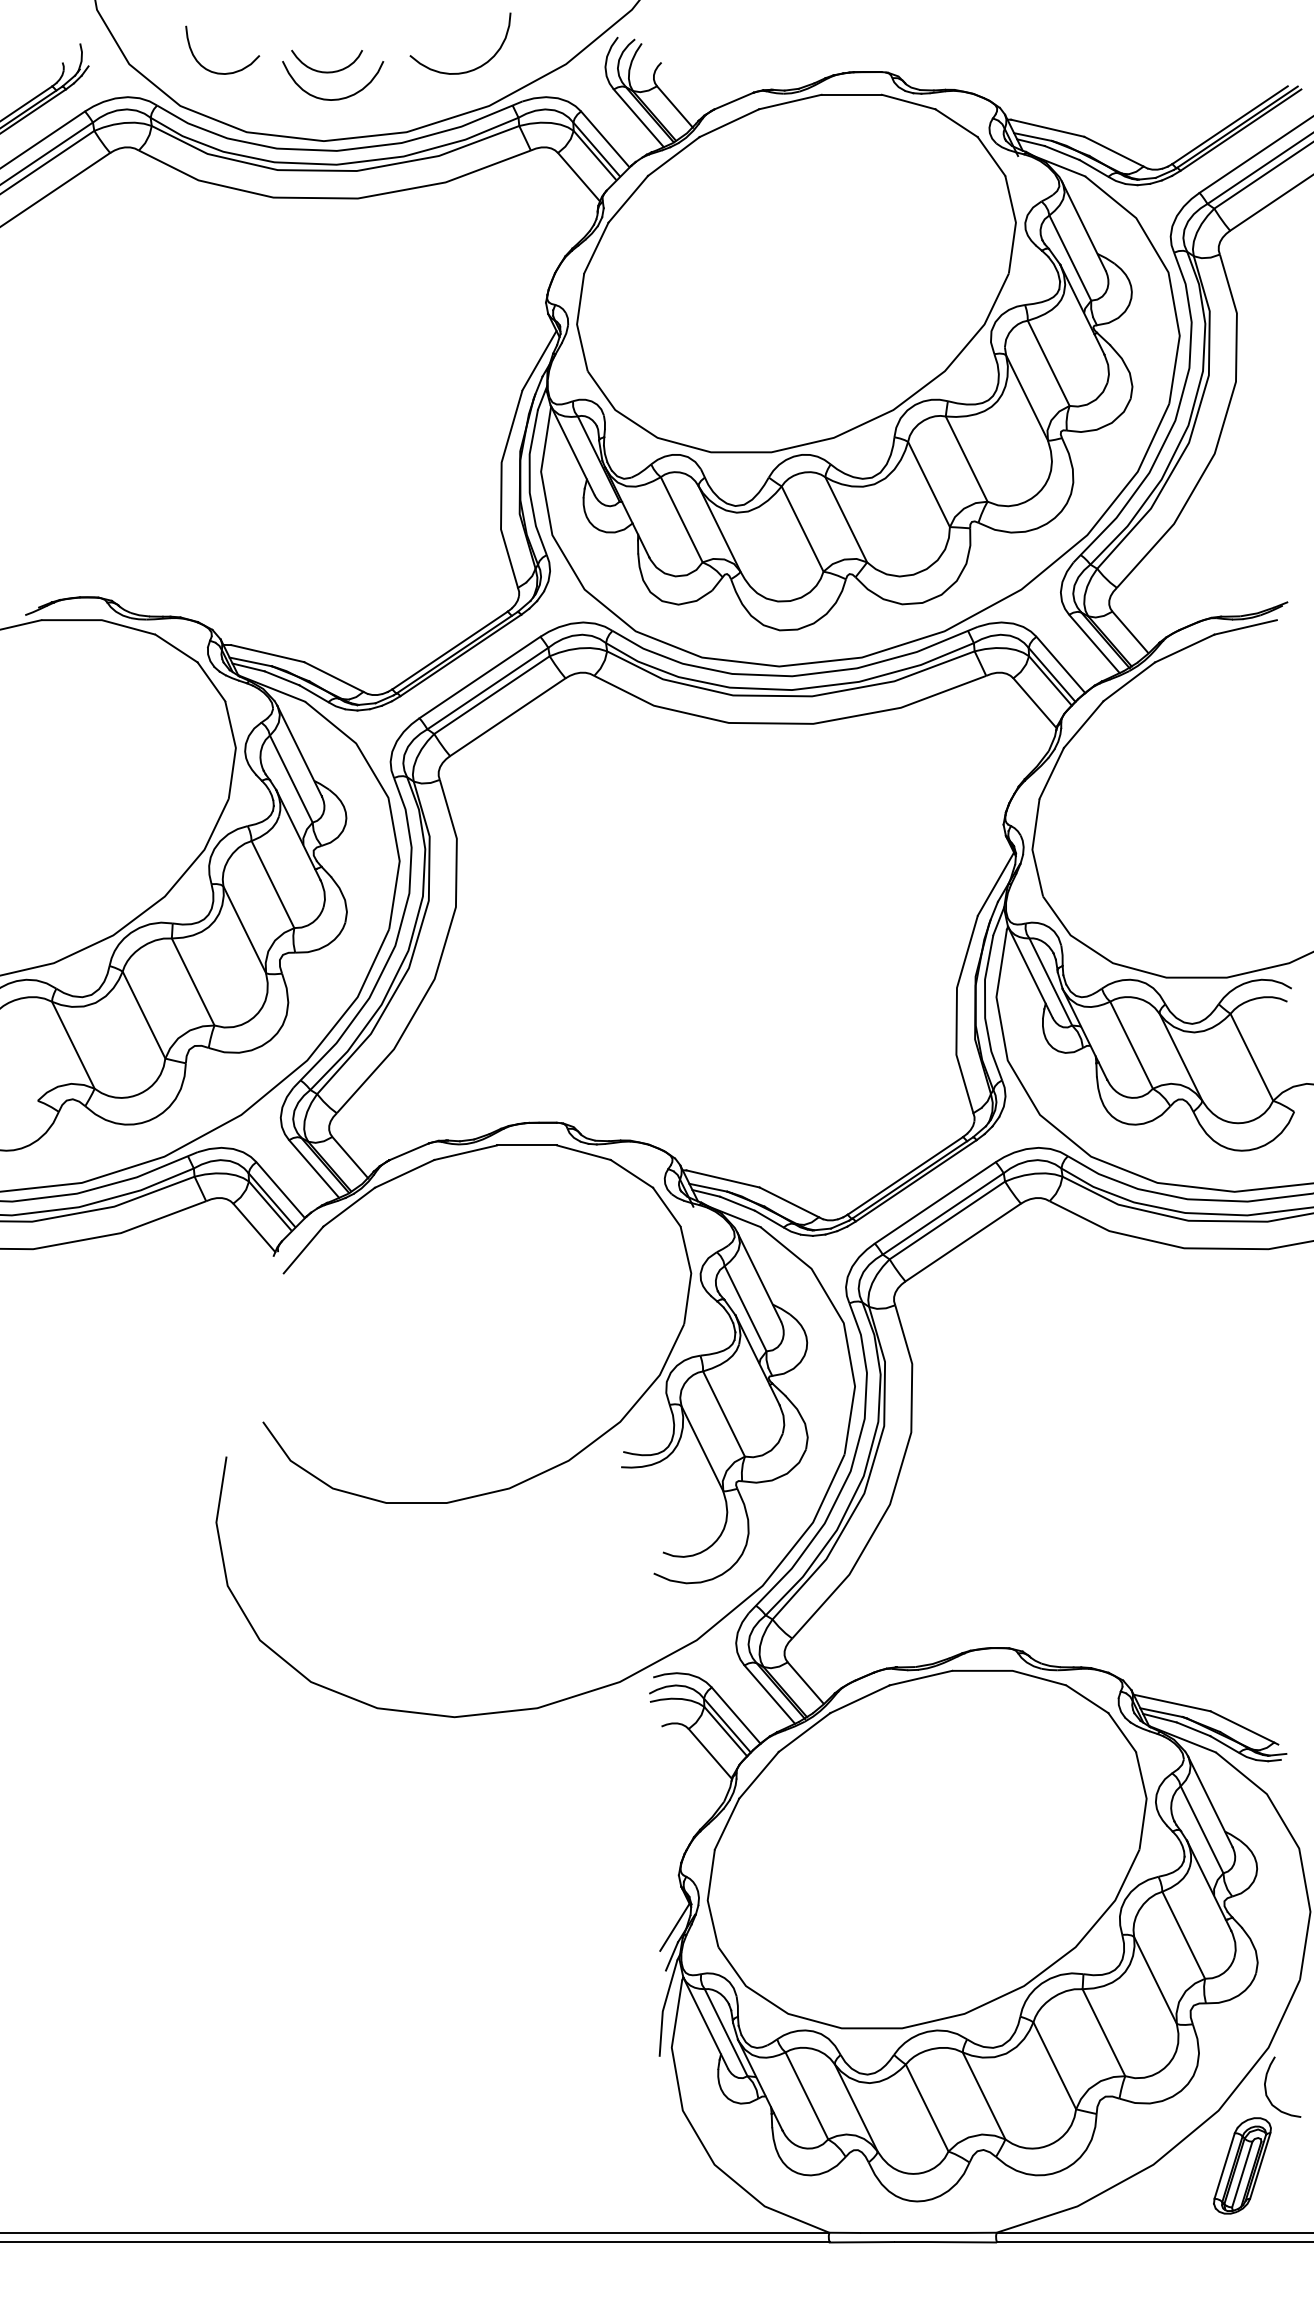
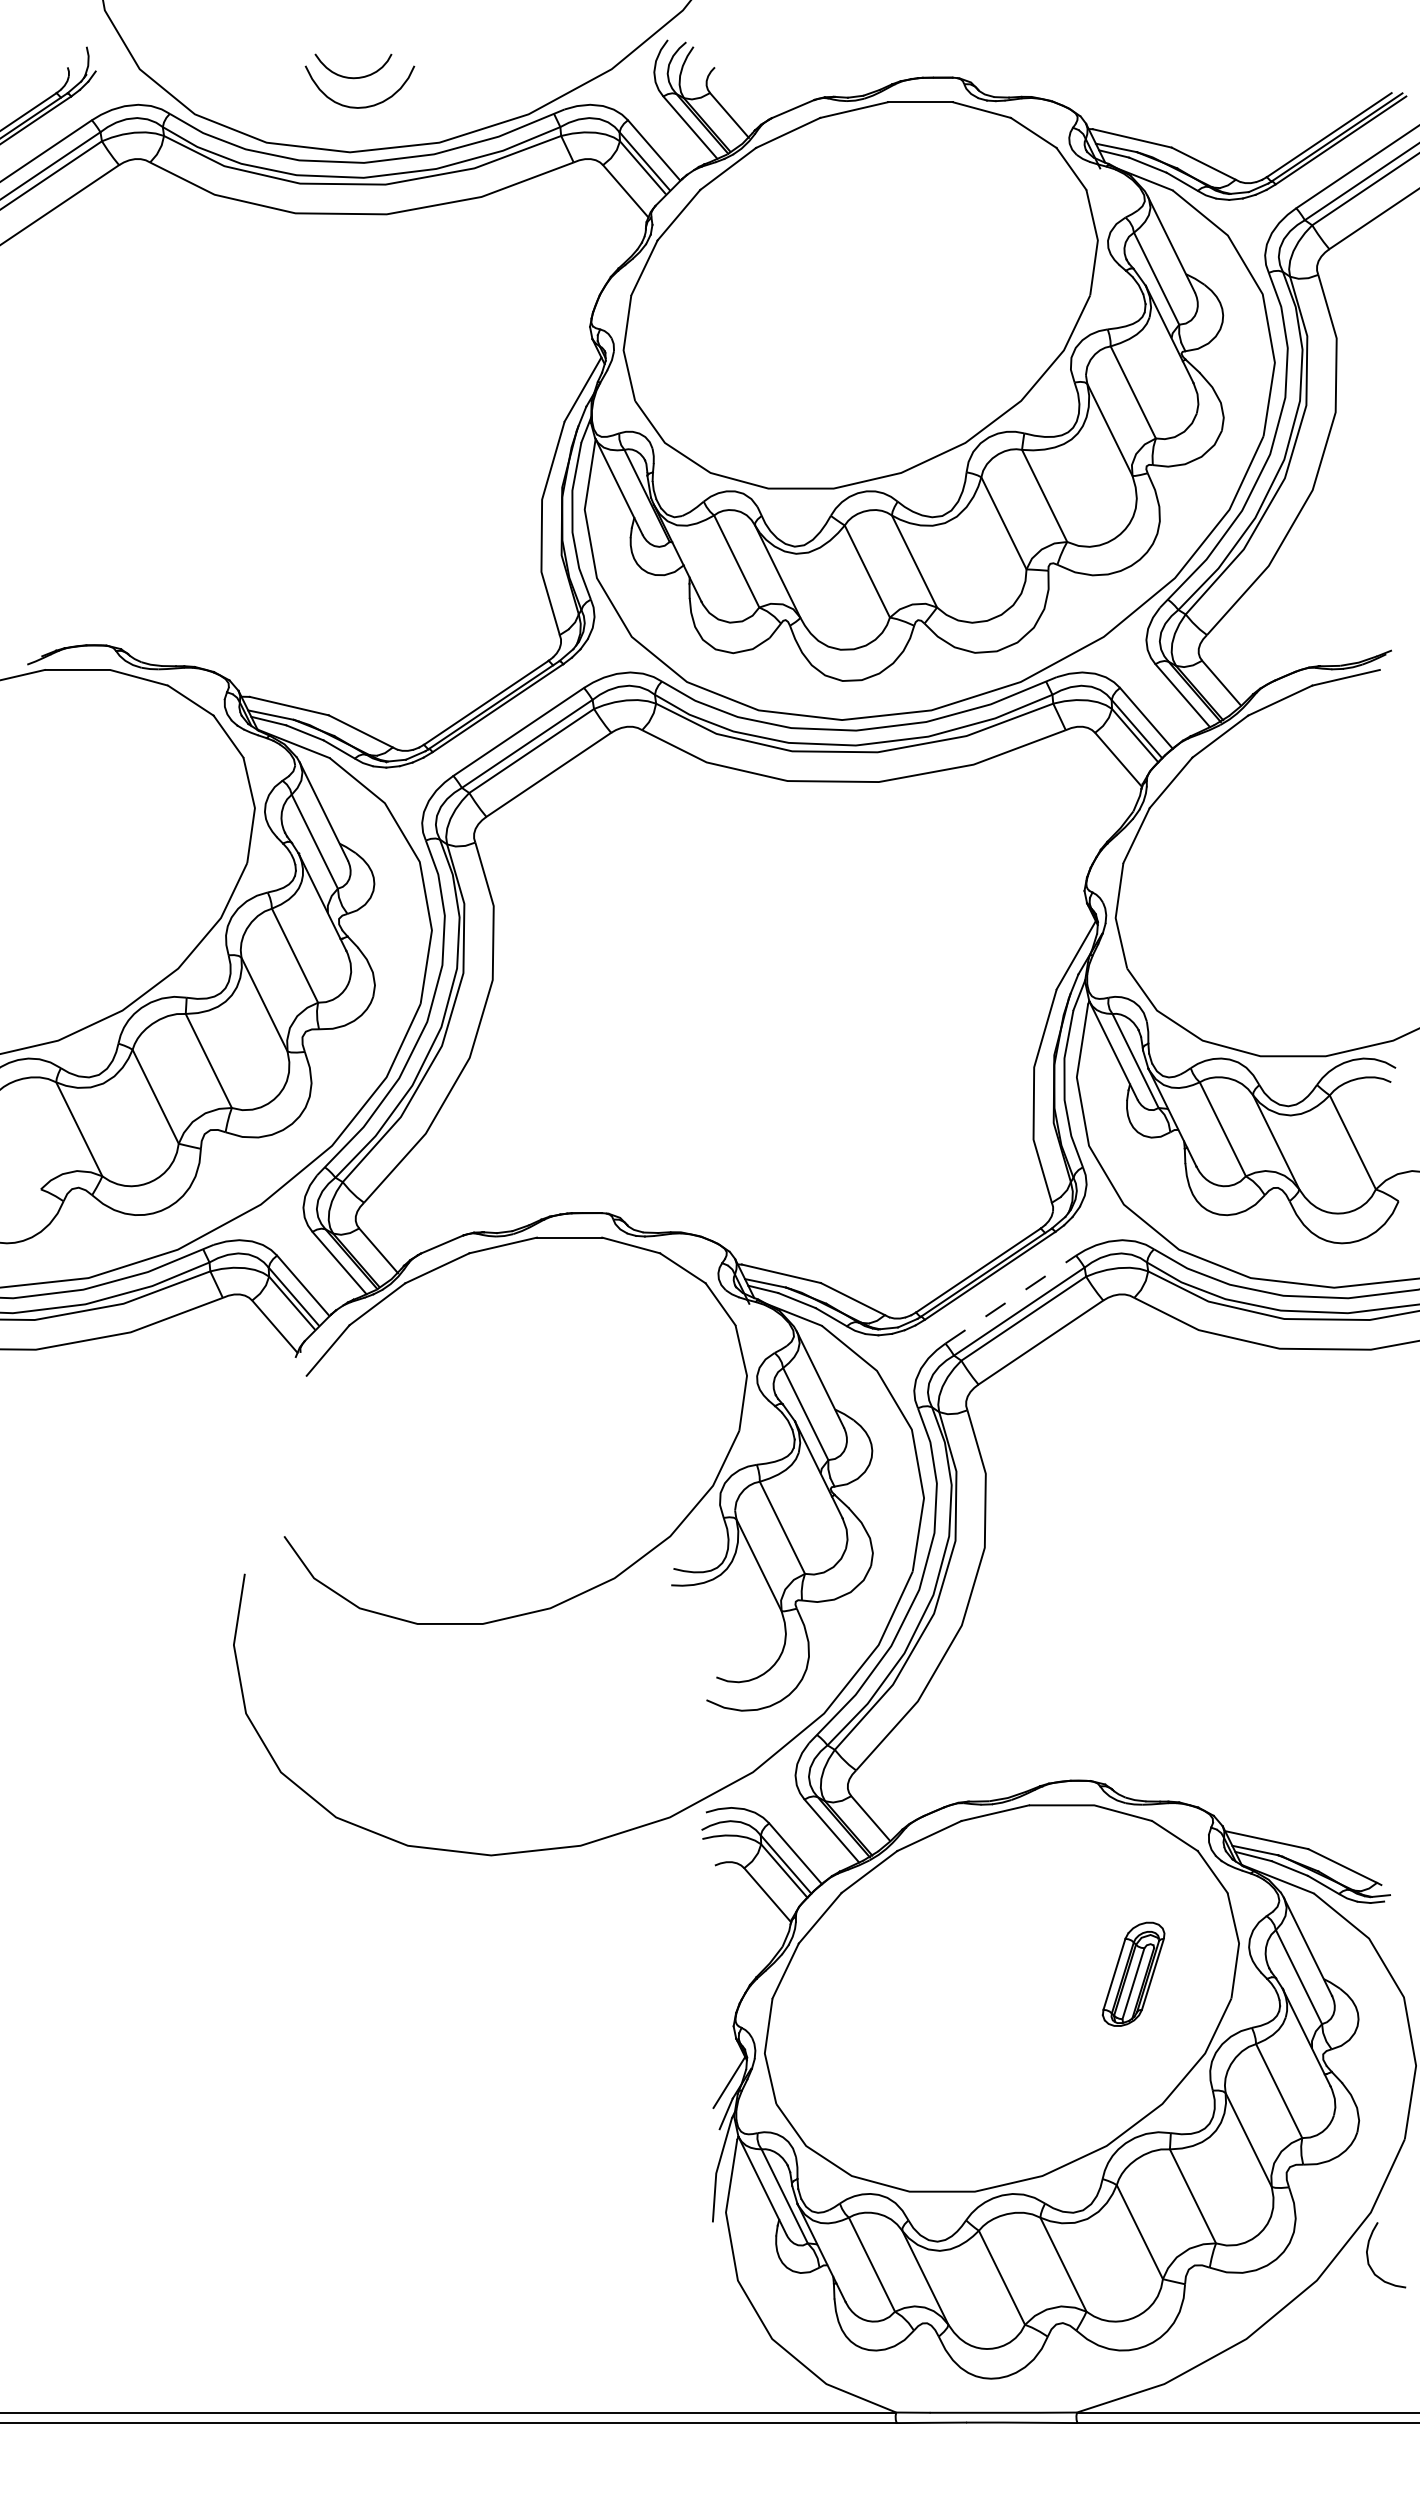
curve: (470, 70) -> (508, 75), removed
curve: (216, 71) -> (233, 77), removed
line: (935, 1202) -> (1010, 1299), solid -> dashed
part: (1242, 2165) -> (1133, 1973), moved

